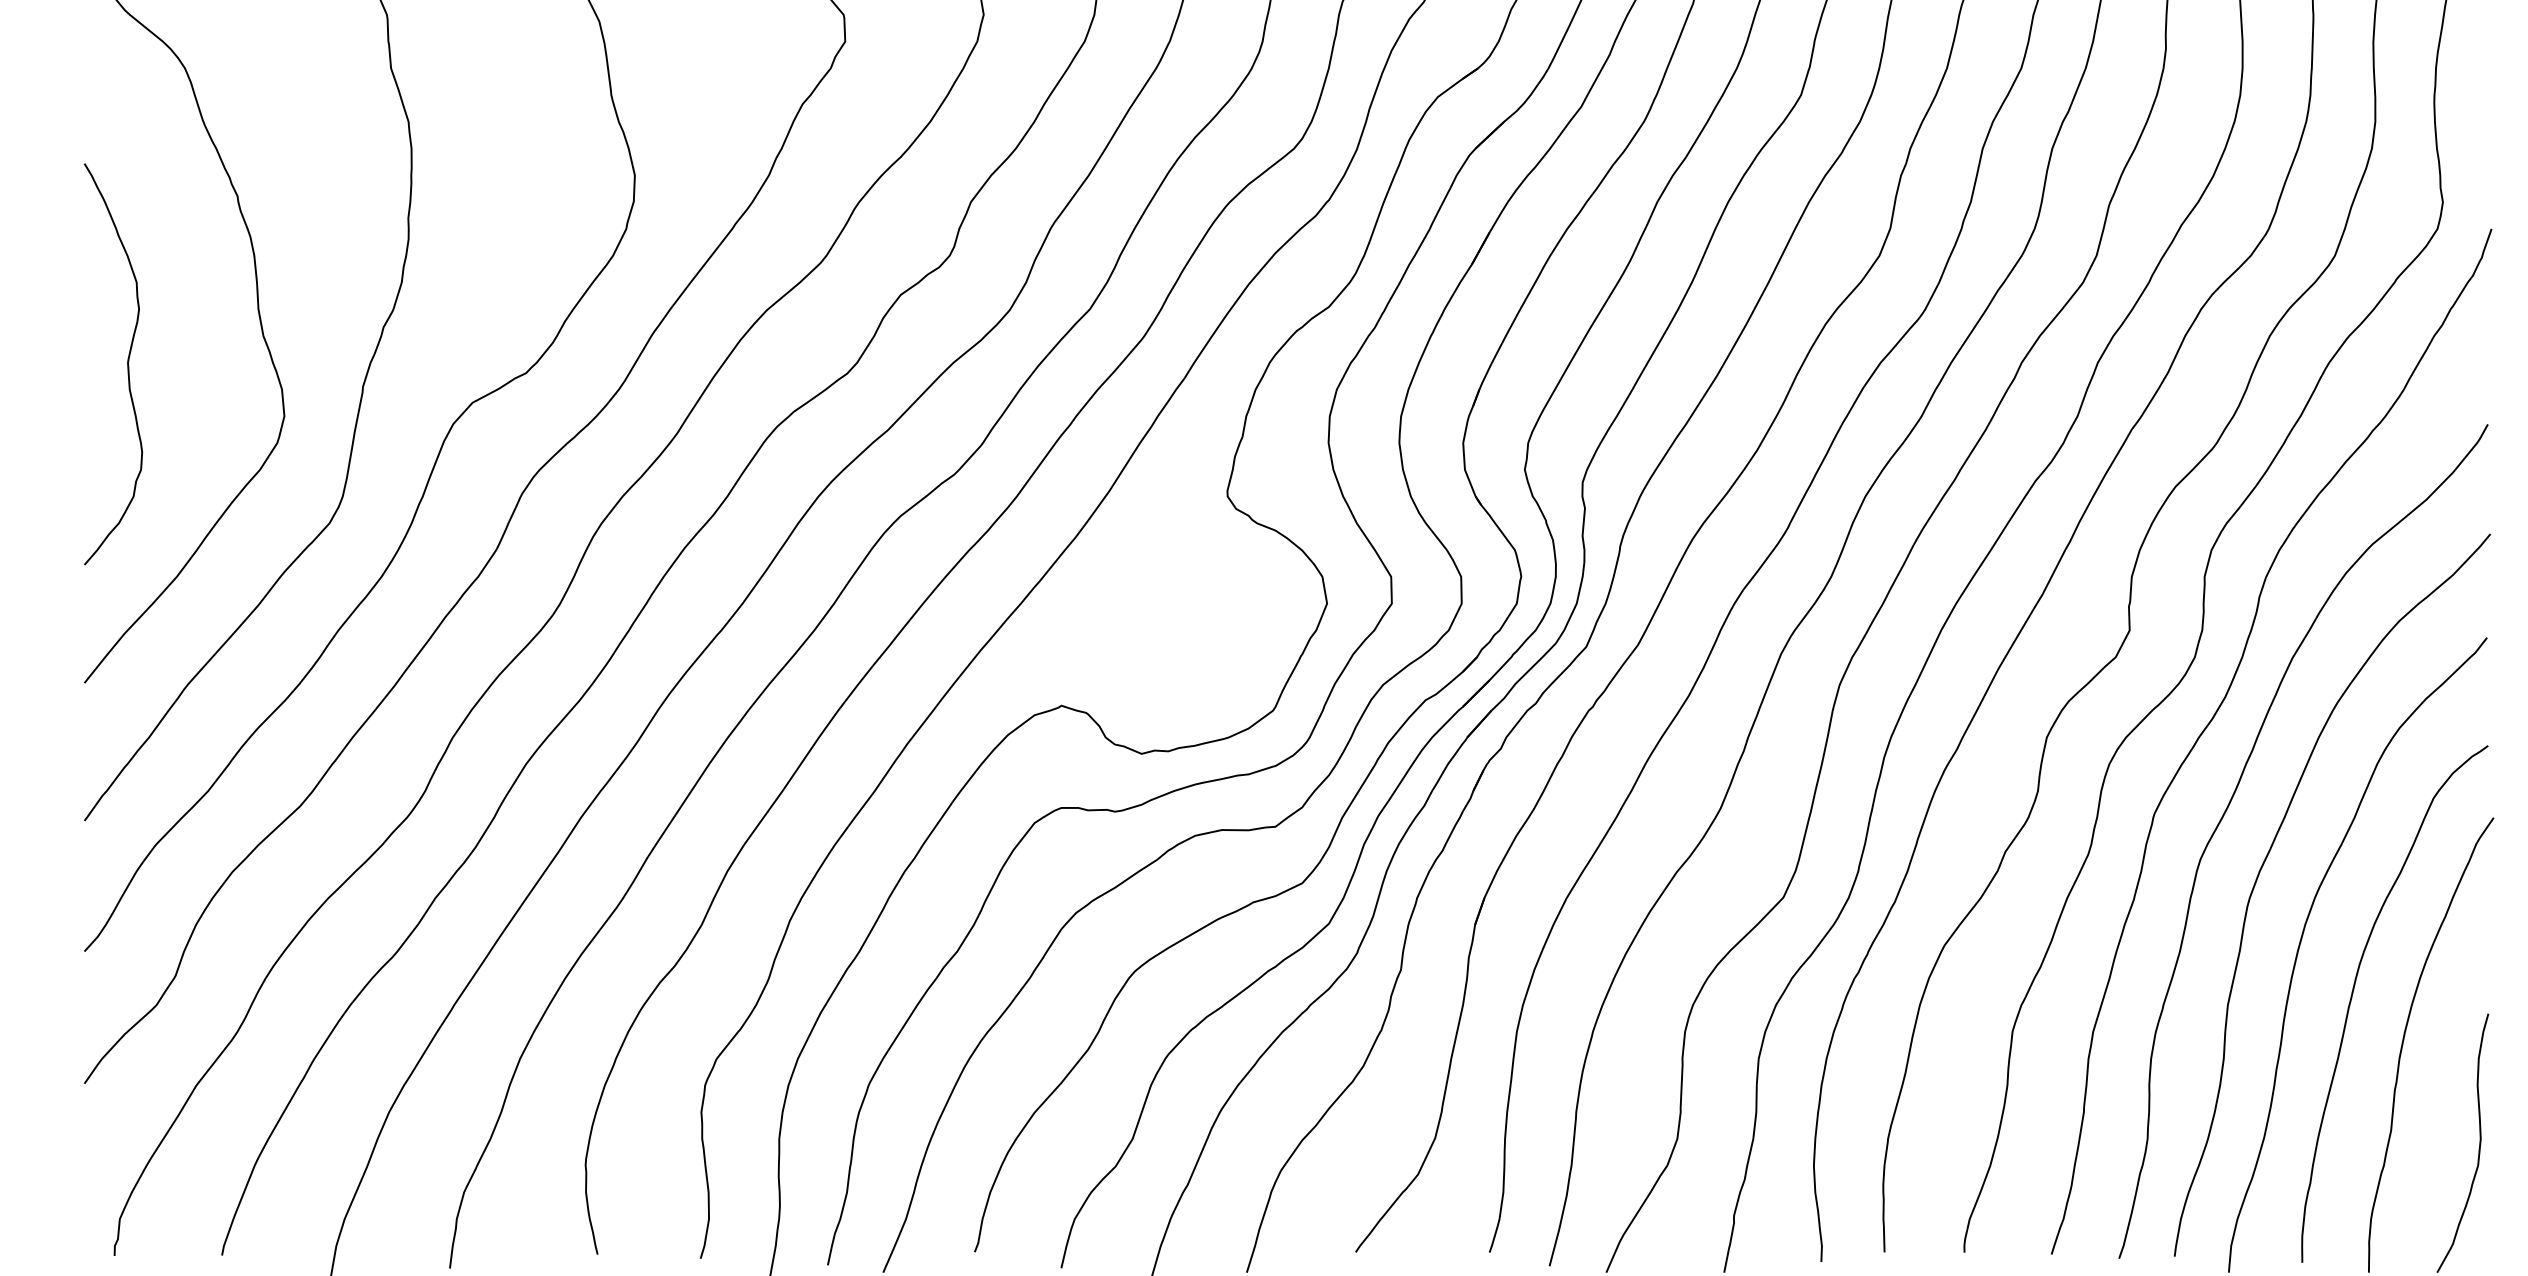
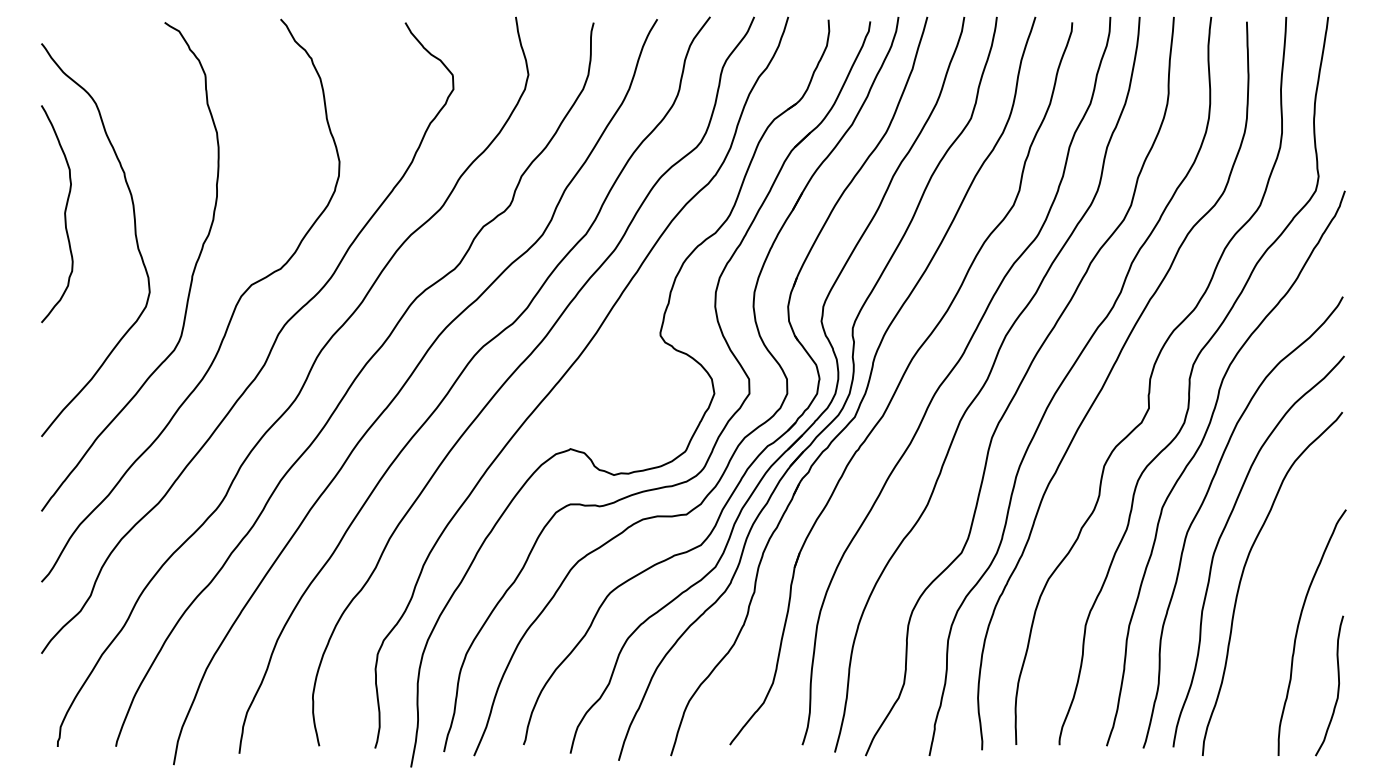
curve: (126, 364) -> (64, 214), moved
curve: (2353, 996) -> (1270, 606), removed

